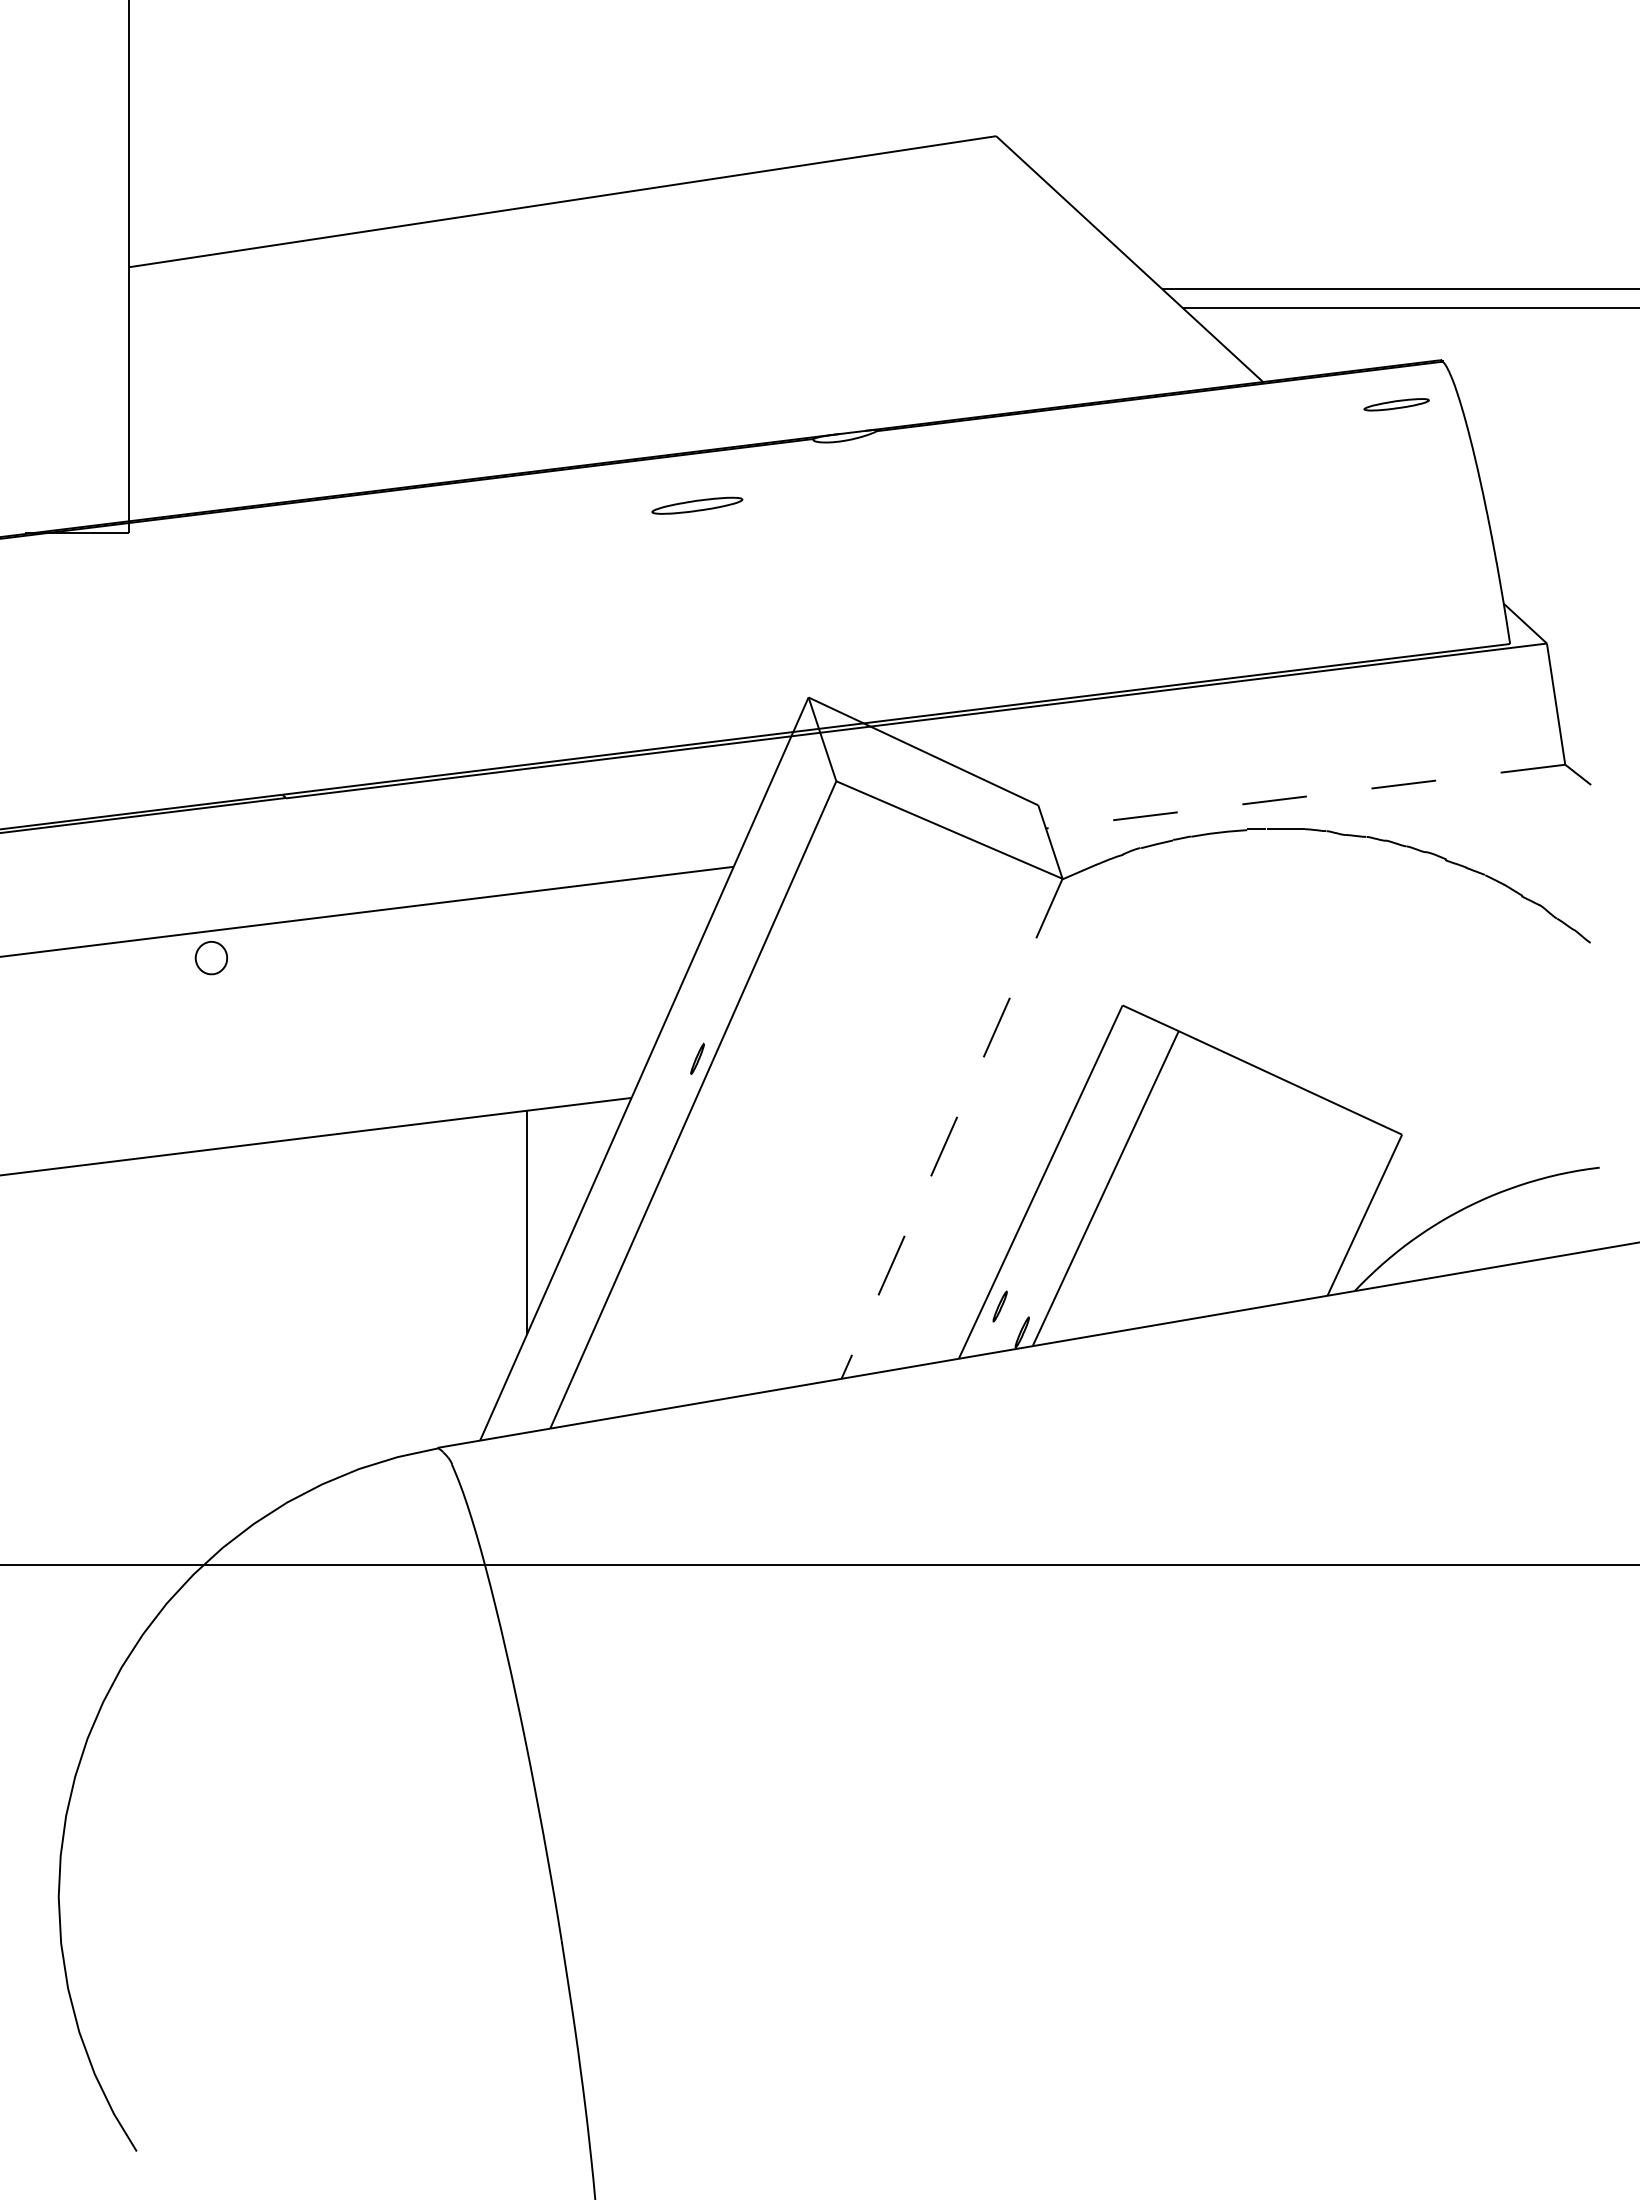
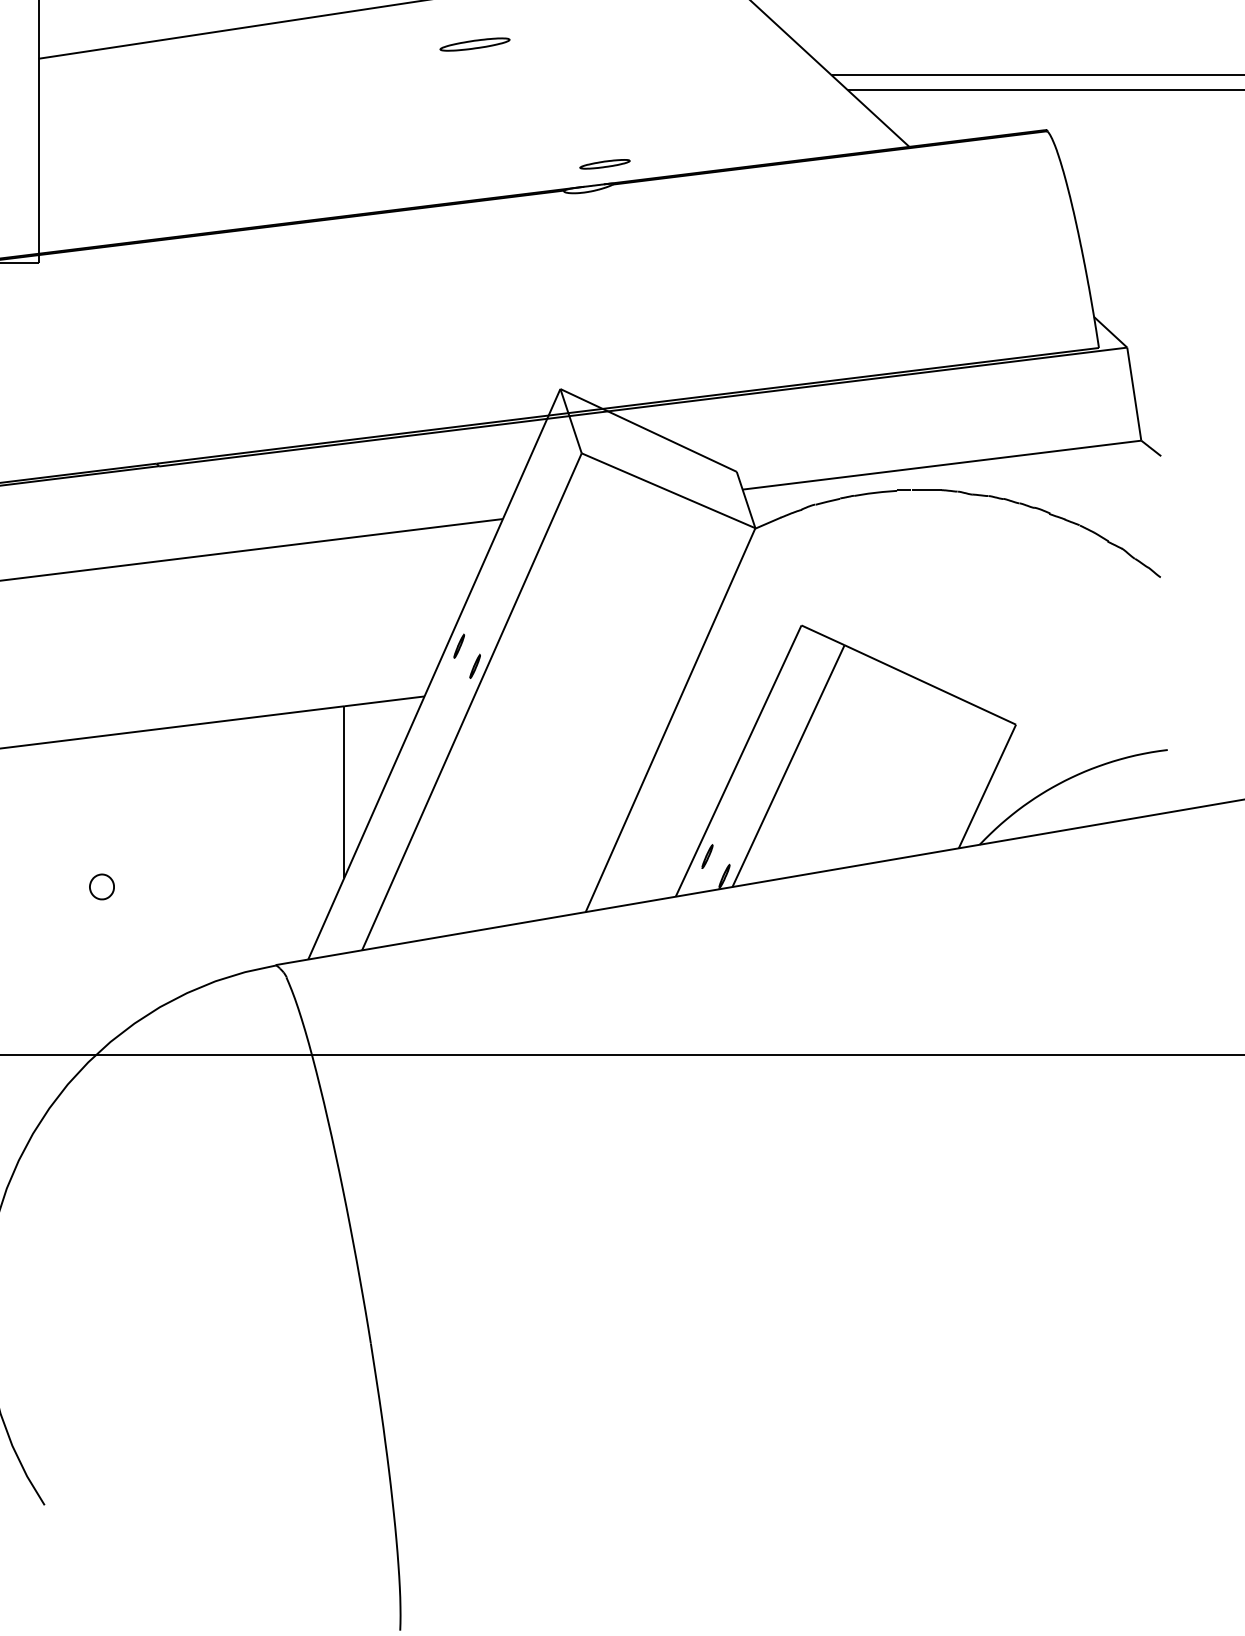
part: (1396, 404) -> (604, 164), moved
part: (697, 505) -> (475, 44), moved
line: (1305, 796) -> (941, 465), dashed -> solid
part: (210, 957) -> (101, 886), moved
part: (676, 1032) -> (459, 646), added
line: (951, 1129) -> (670, 720), dashed -> solid

